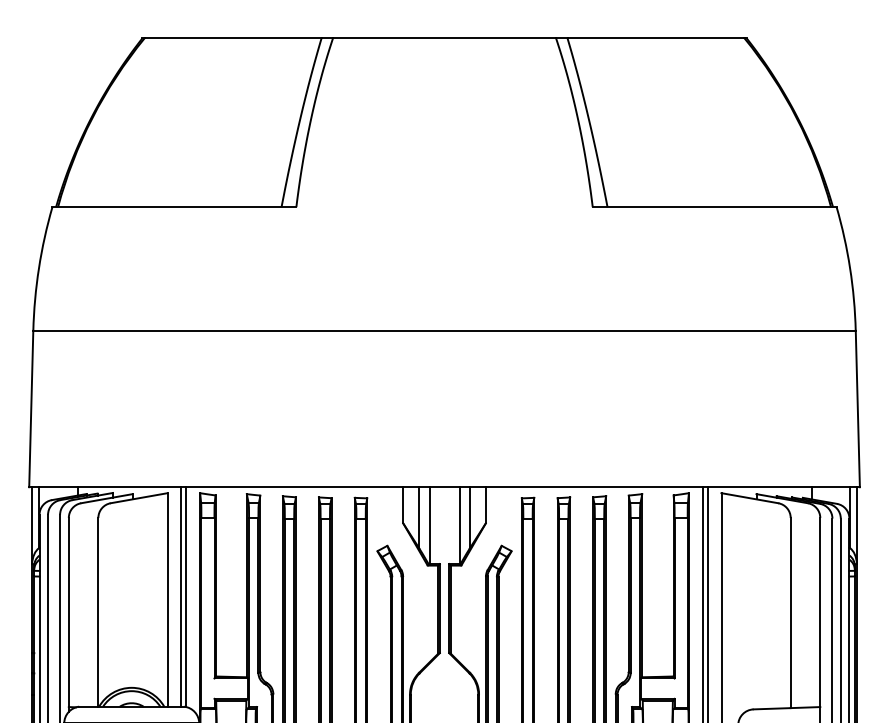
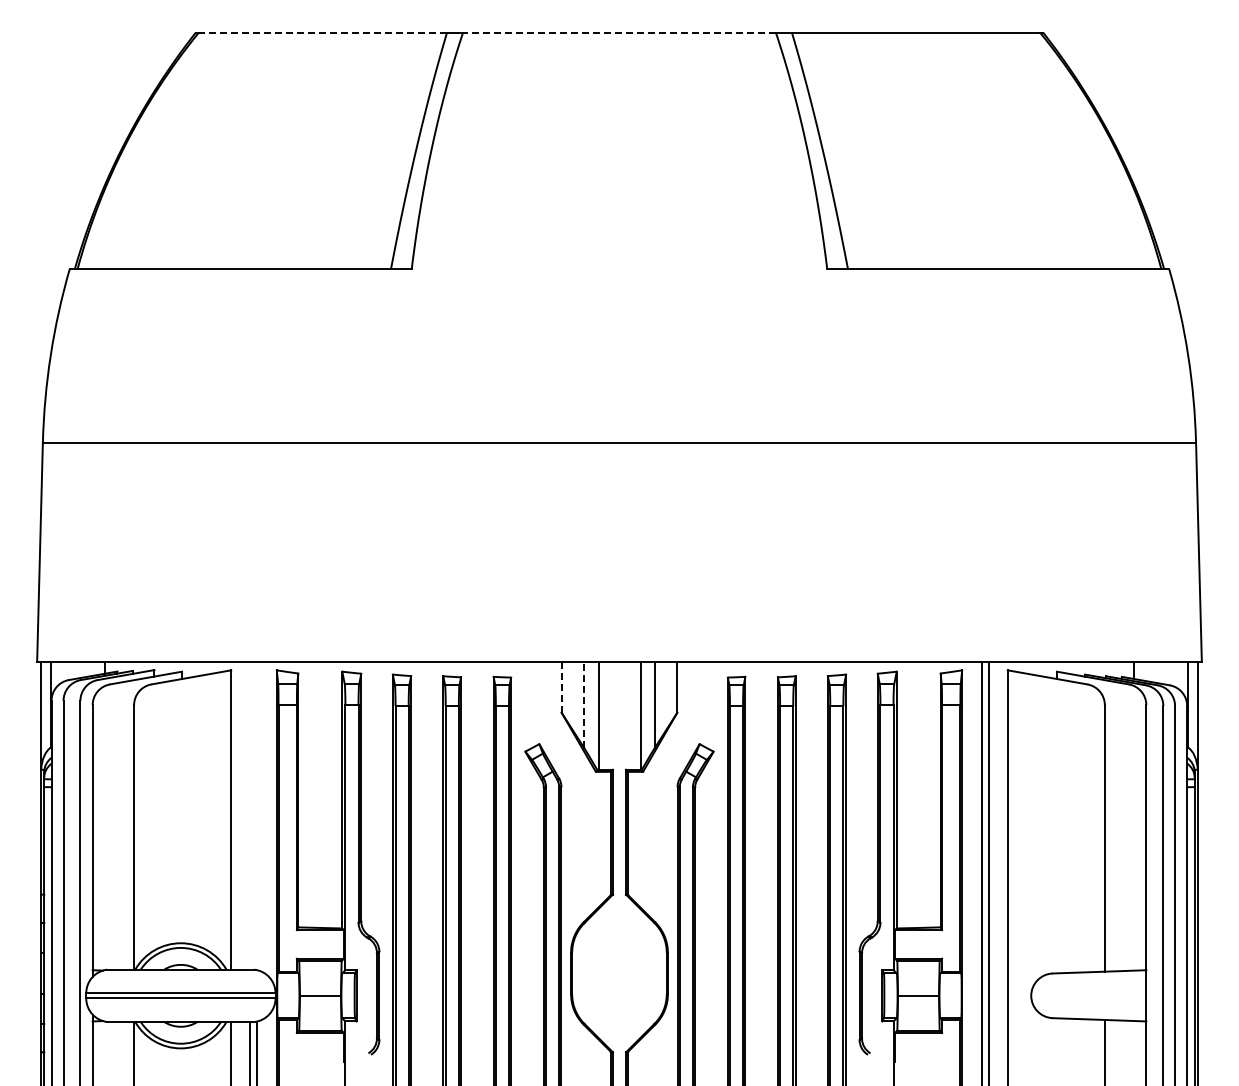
line: (232, 38) -> (322, 32), solid -> dashed
line: (443, 38) -> (618, 32), solid -> dashed
line: (403, 504) -> (561, 686), solid -> dashed
line: (418, 517) -> (583, 704), solid -> dashed
line: (180, 596) -> (249, 815), removed
line: (186, 596) -> (257, 815), removed

